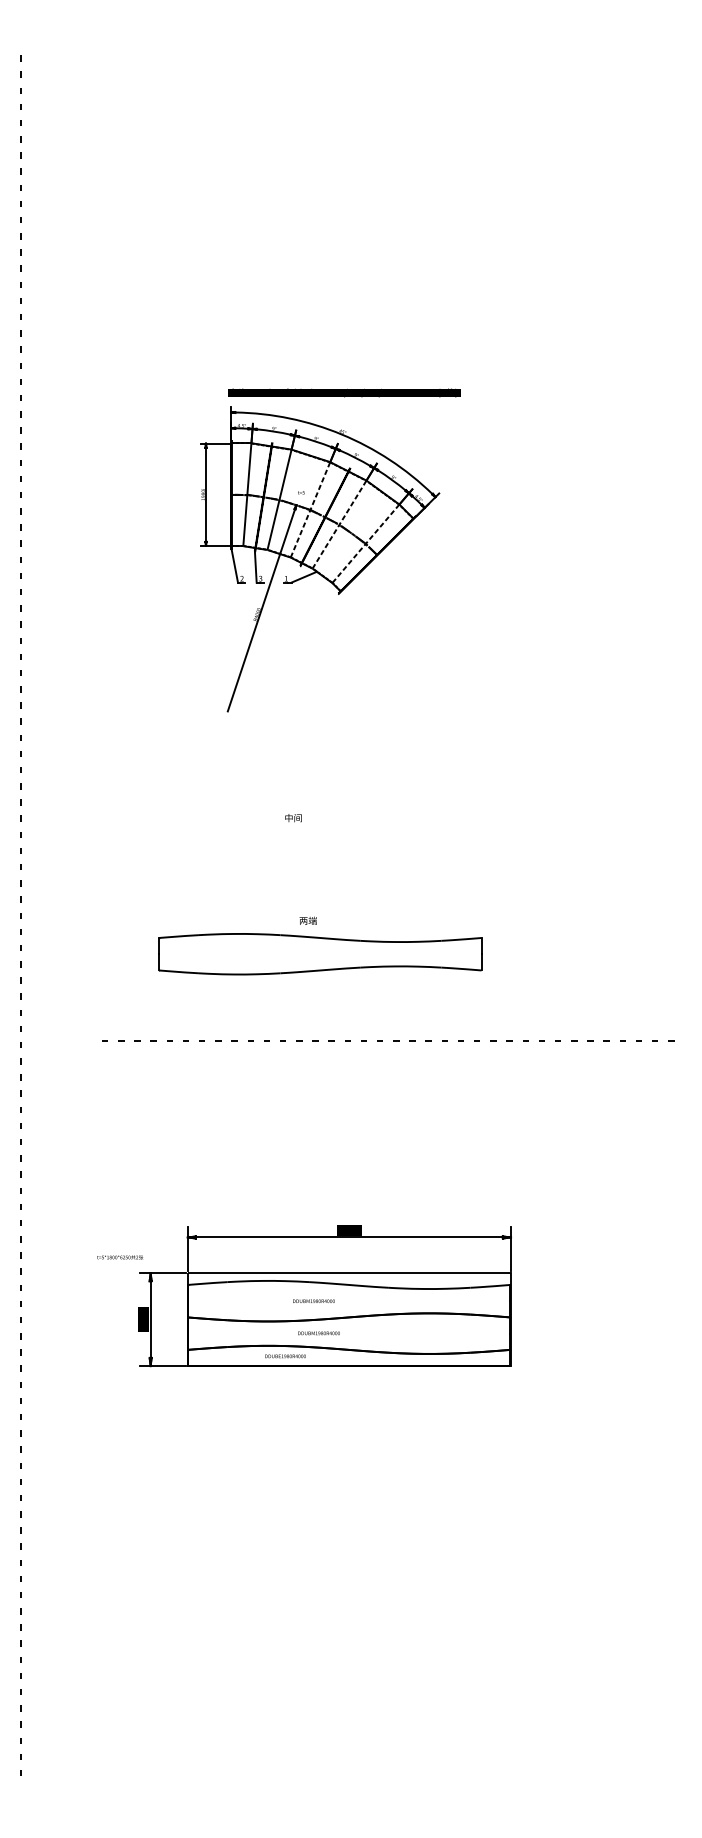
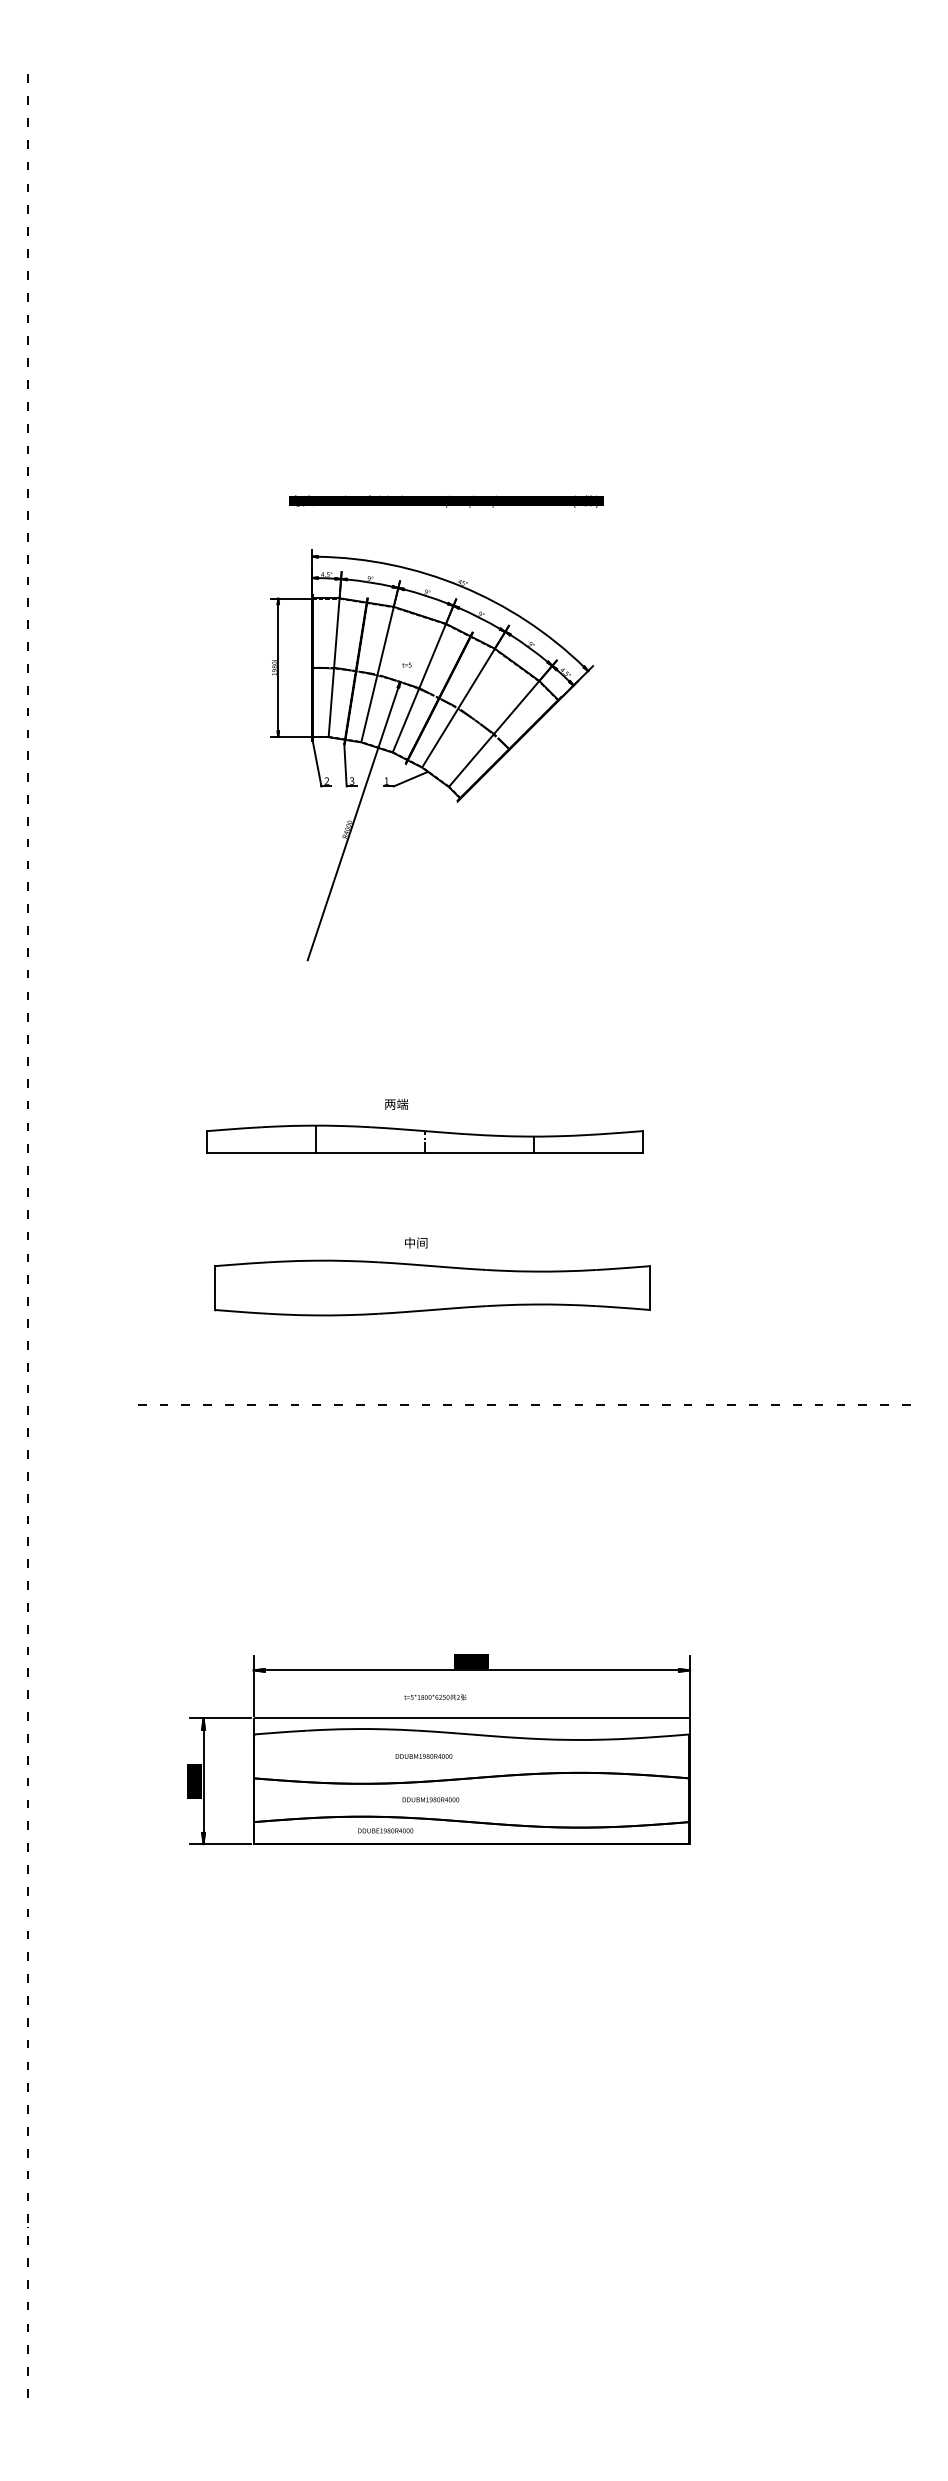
text: (344, 393) -> (446, 501), moved
line: (310, 510) -> (419, 688), dashed -> solid
line: (339, 524) -> (458, 708), dashed -> solid
line: (366, 544) -> (494, 734), dashed -> solid
text: (293, 817) -> (396, 1103), 中间 -> 两端
part: (314, 843) -> (424, 1138), added
text: (307, 920) -> (415, 1242), 两端 -> 中间
text: (120, 1257) -> (435, 1697), moved

